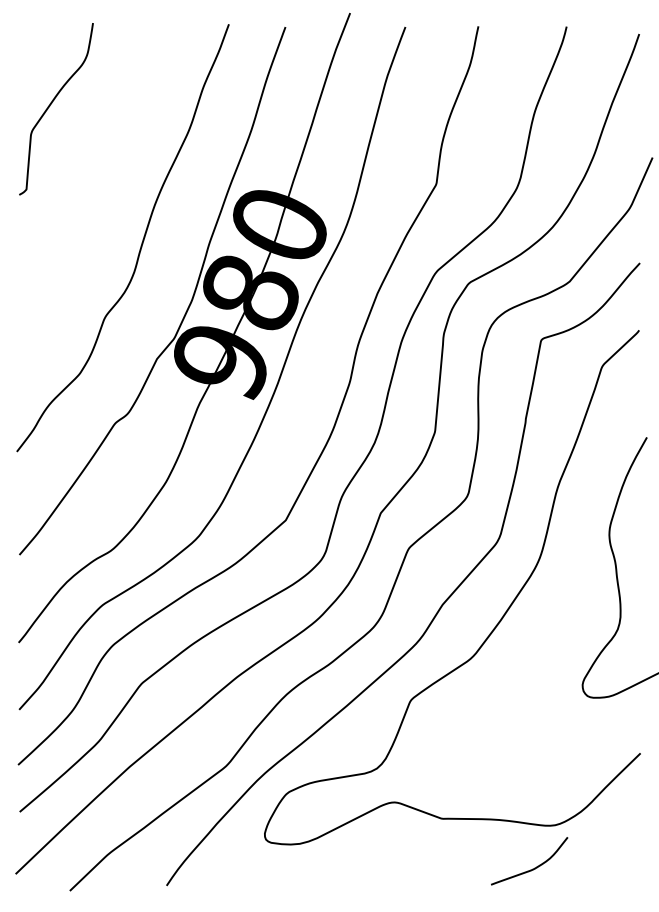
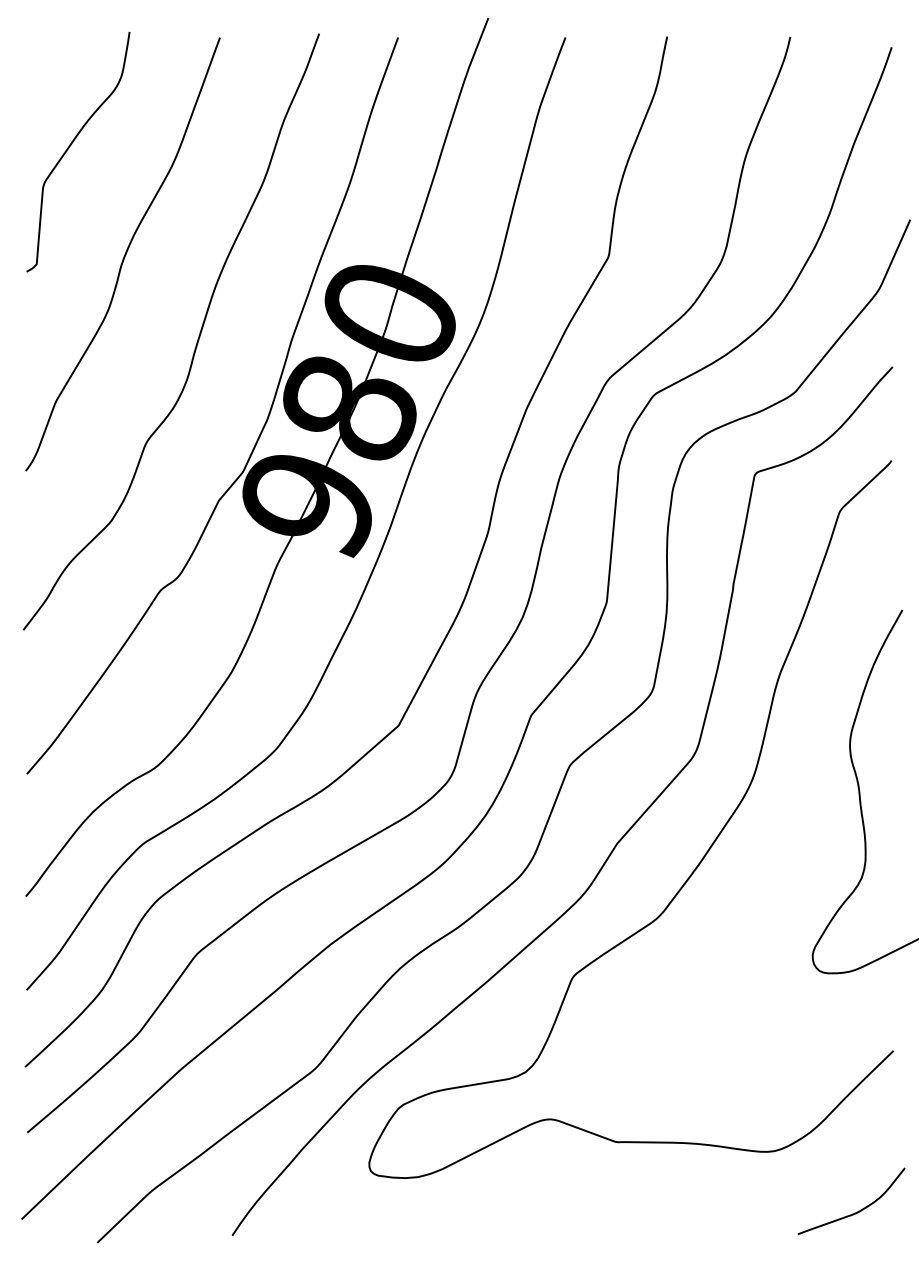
curve: (89, 182) -> (124, 254), added
curve: (532, 868) -> (855, 1211), moved

